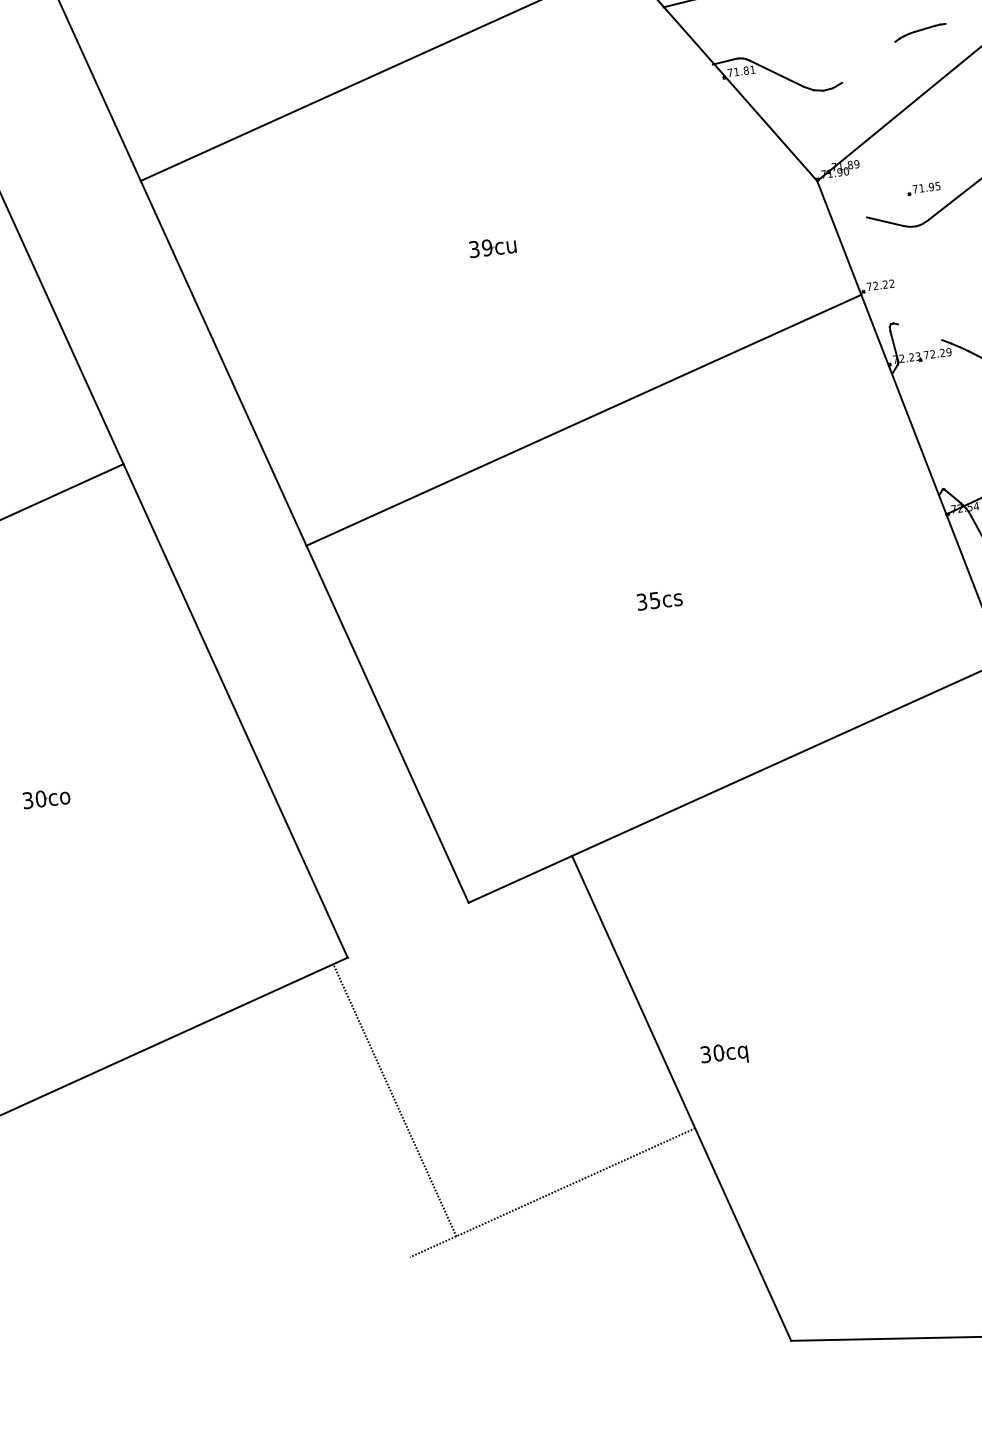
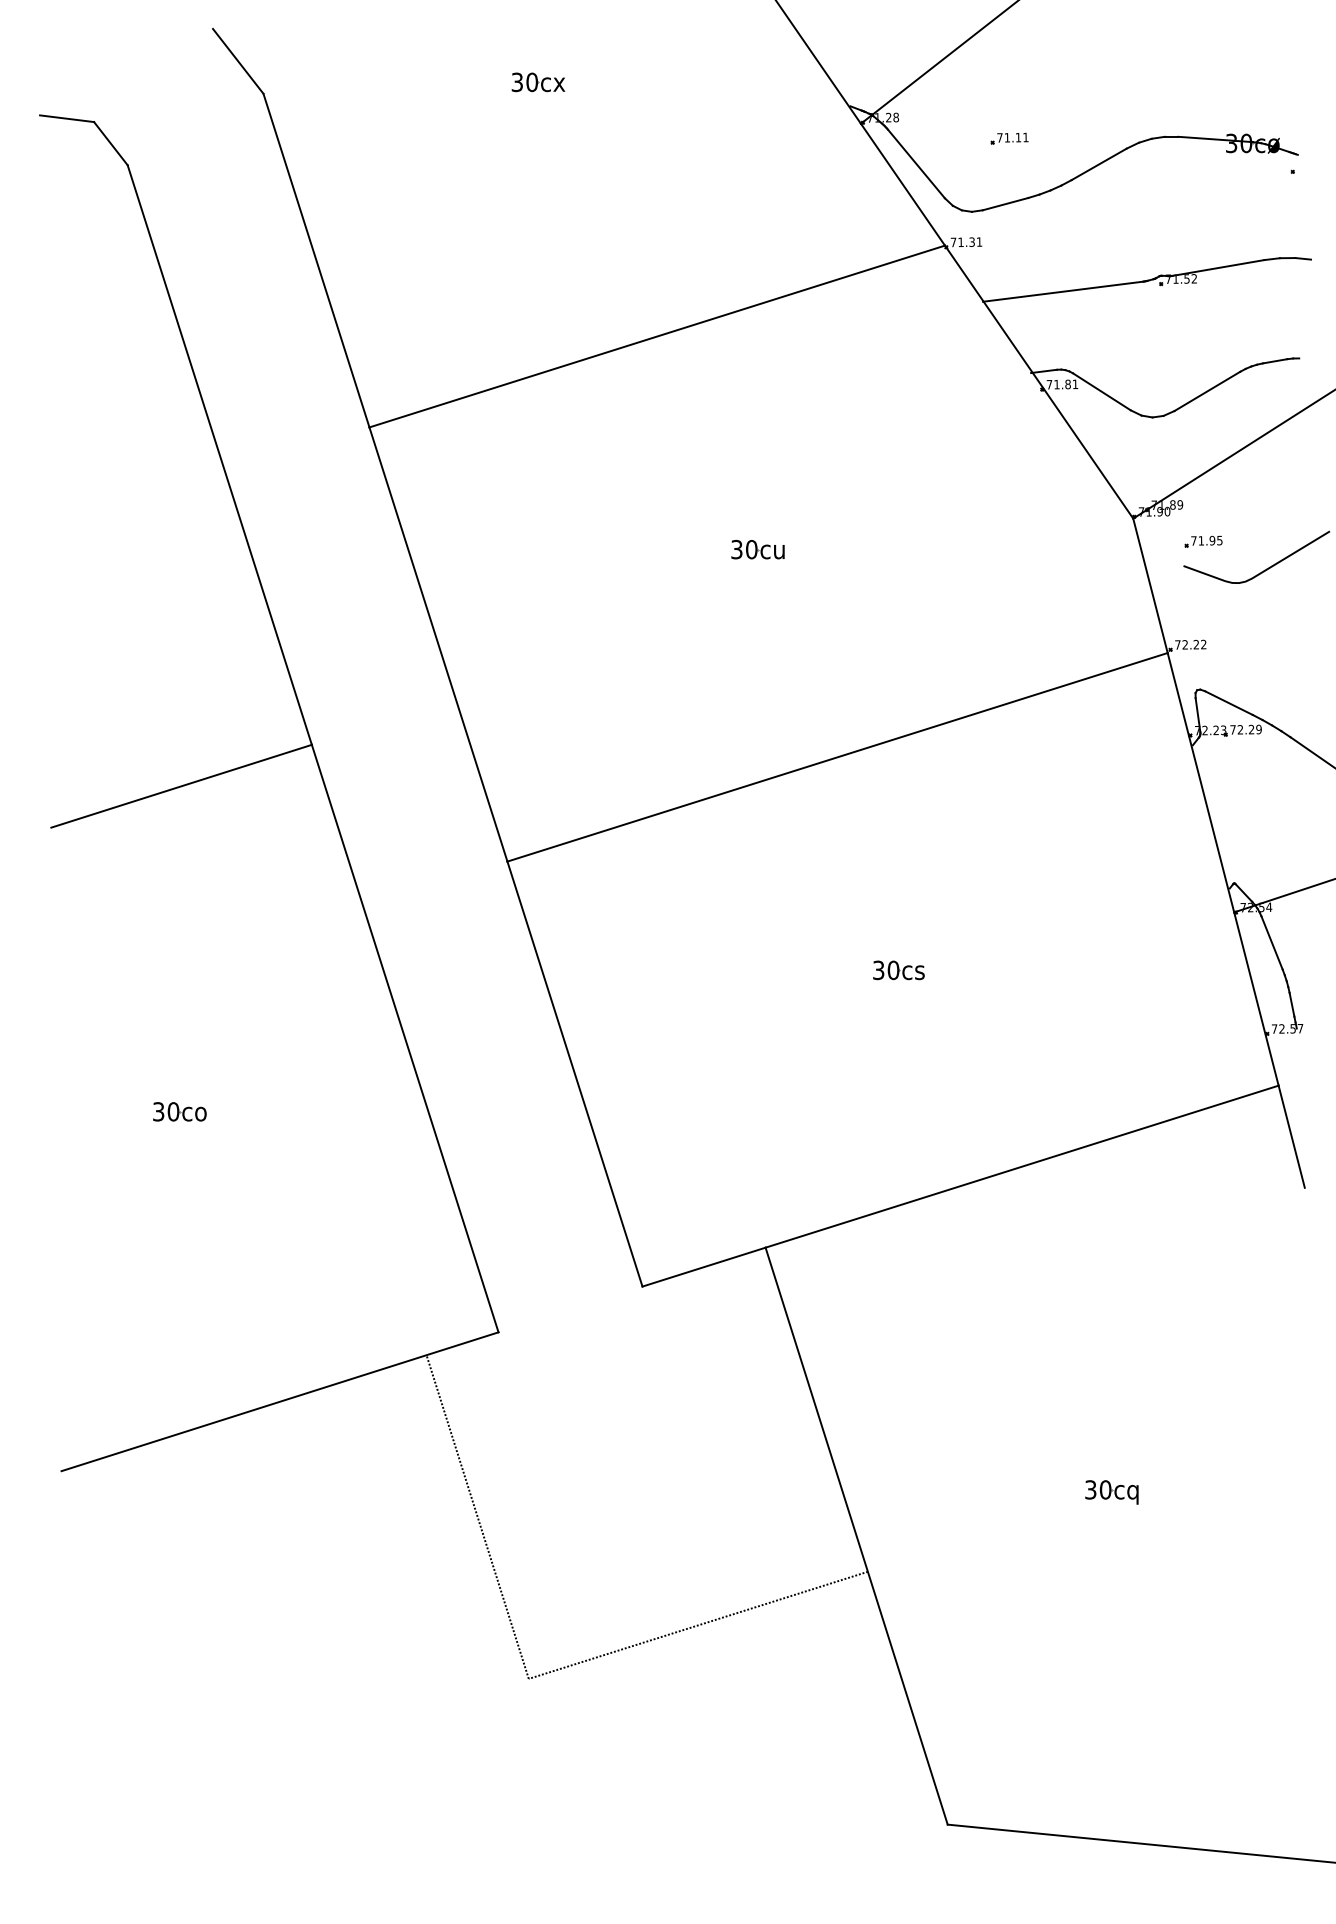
line: (868, 62) -> (1207, 391), added
part: (923, 188) -> (1203, 541), moved
text: (487, 247) -> (751, 549), 39cu -> 30cu
line: (919, 331) -> (1228, 702), added
text: (654, 600) -> (893, 970), 35cs -> 30cs
part: (724, 1054) -> (1111, 1492), moved
line: (394, 1100) -> (477, 1516), moved

